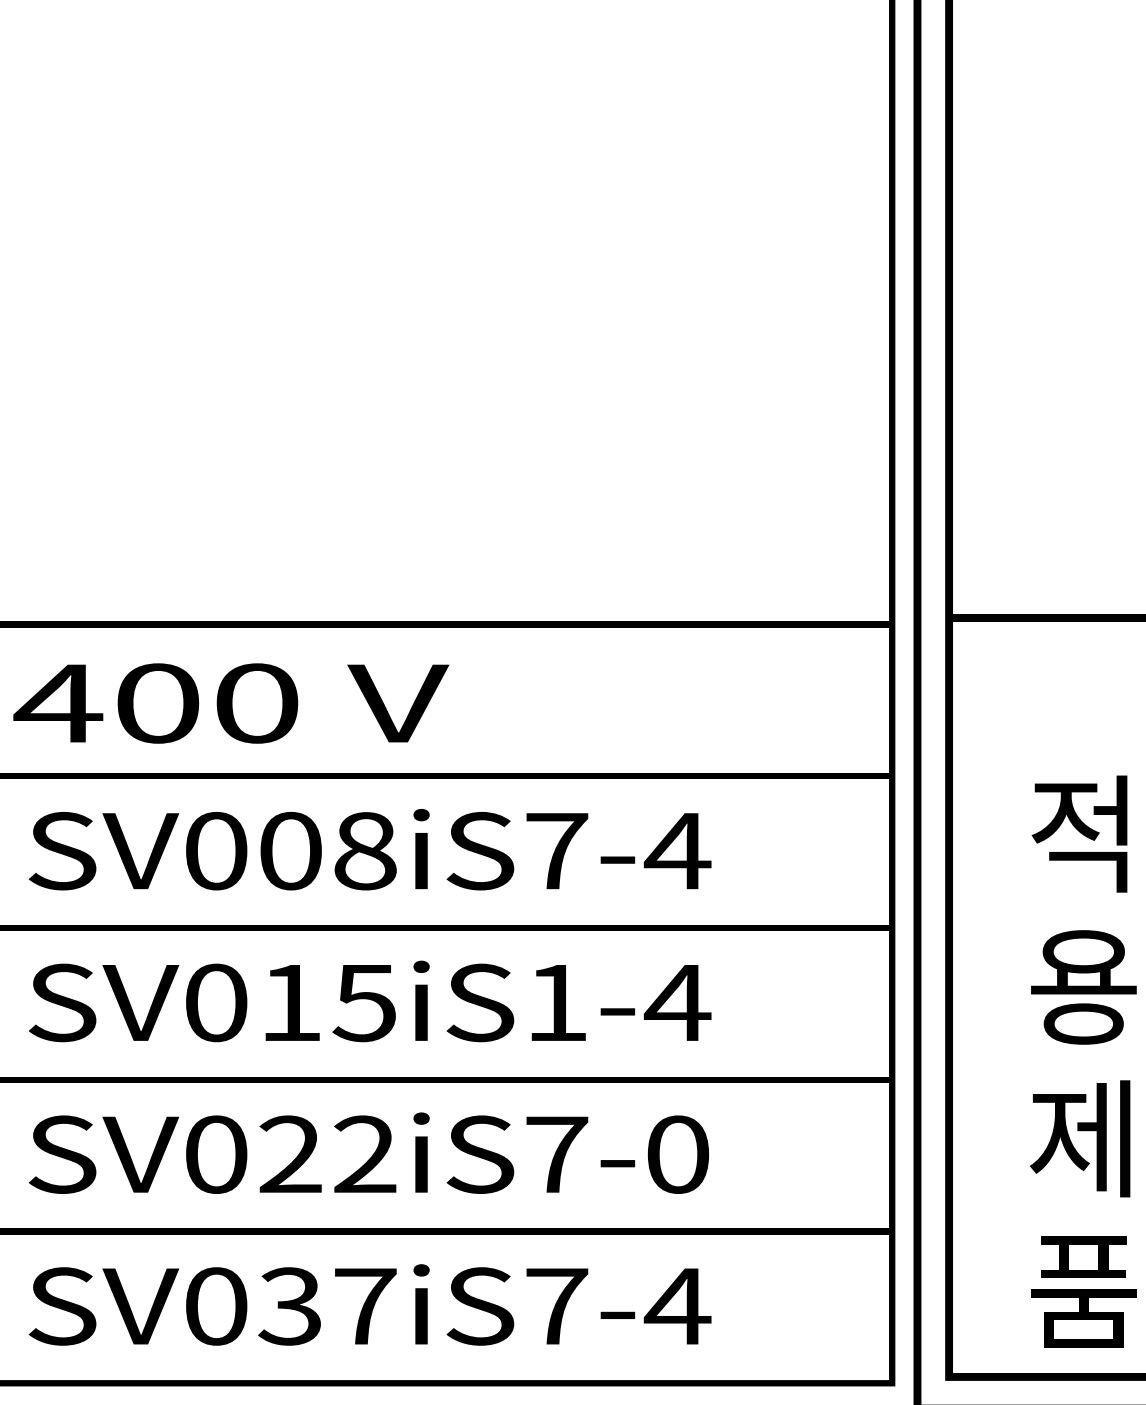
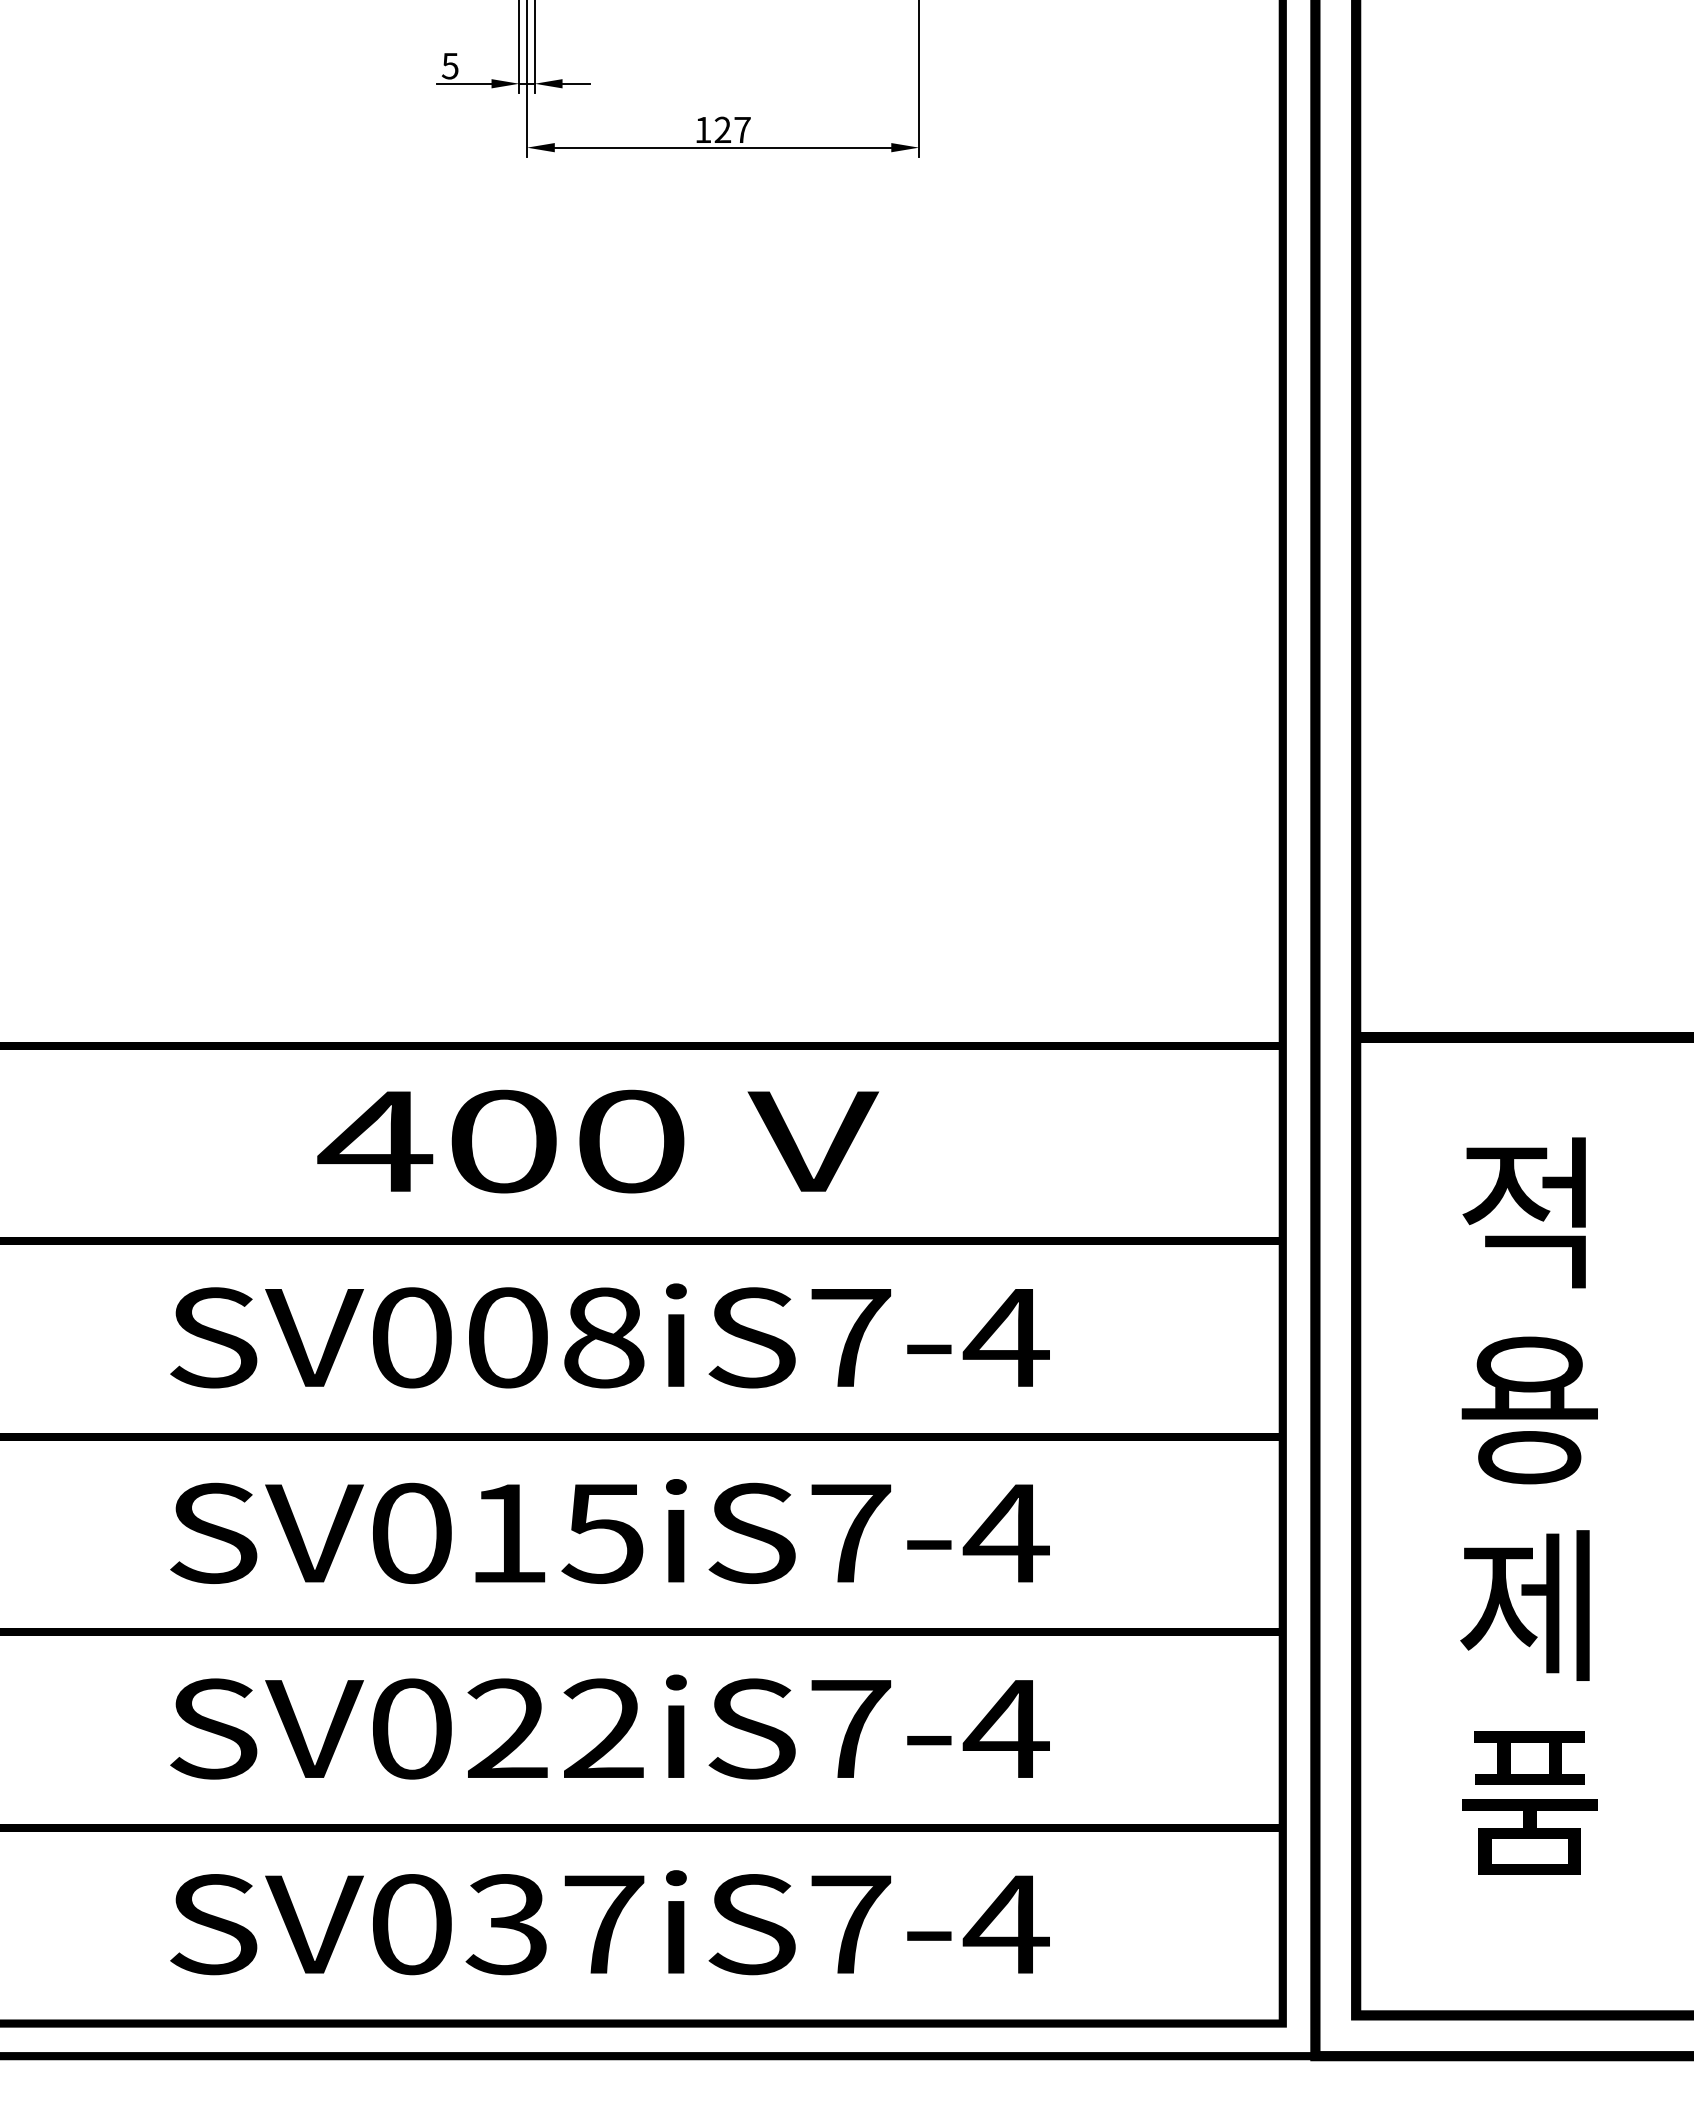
text: (231, 703) -> (598, 1141), moved
text: (557, 1002) -> (851, 1533), SV015iS1-4 -> SV015iS7-4
text: (1082, 1061) -> (1528, 1505), moved
text: (676, 1154) -> (1005, 1728), SV022iS7-0 -> SV022iS7-4

